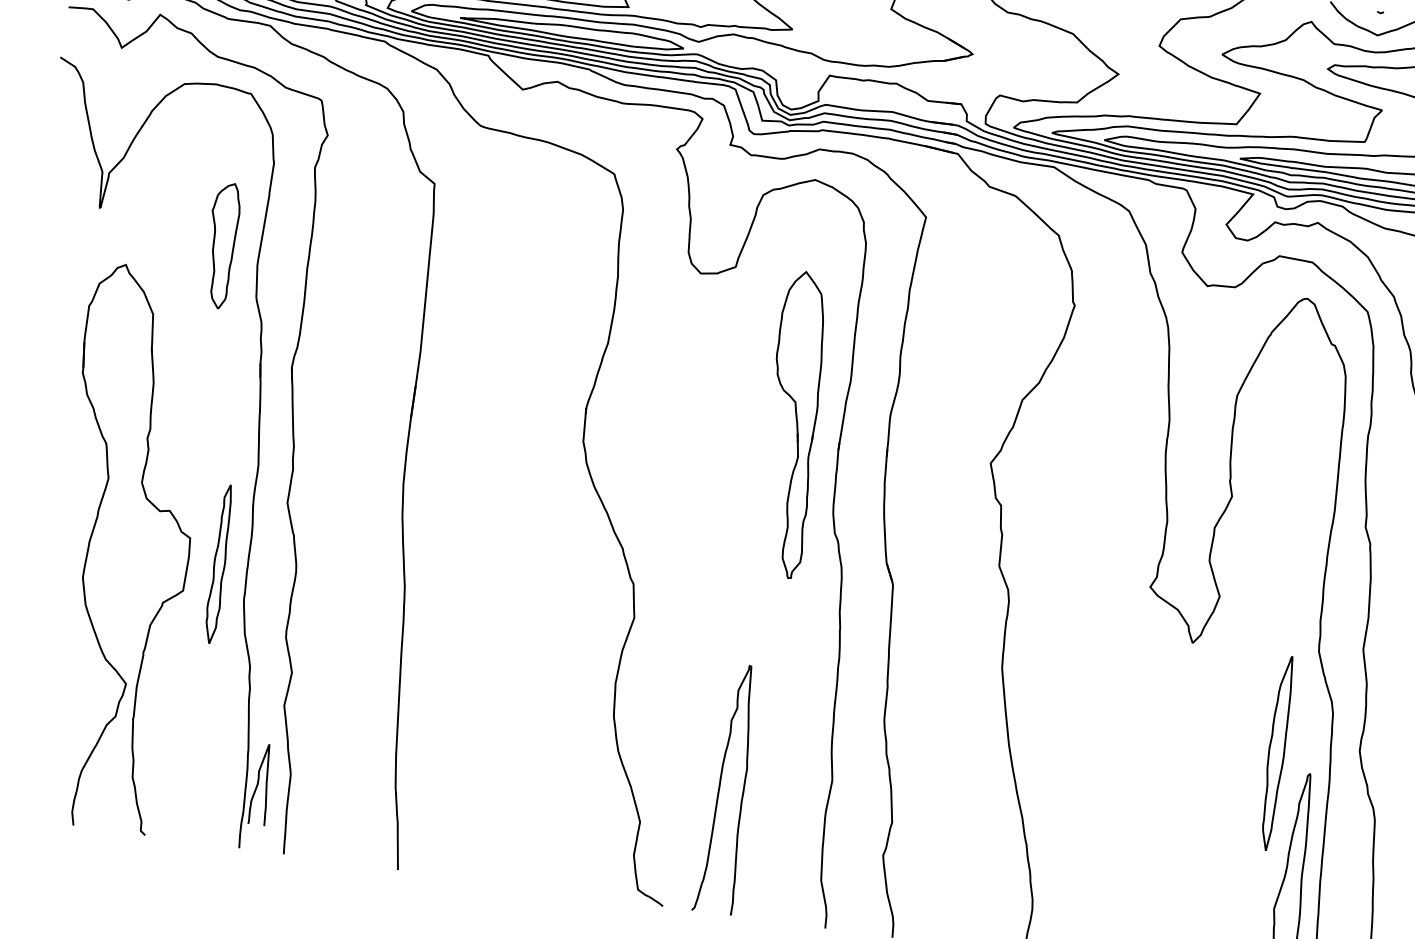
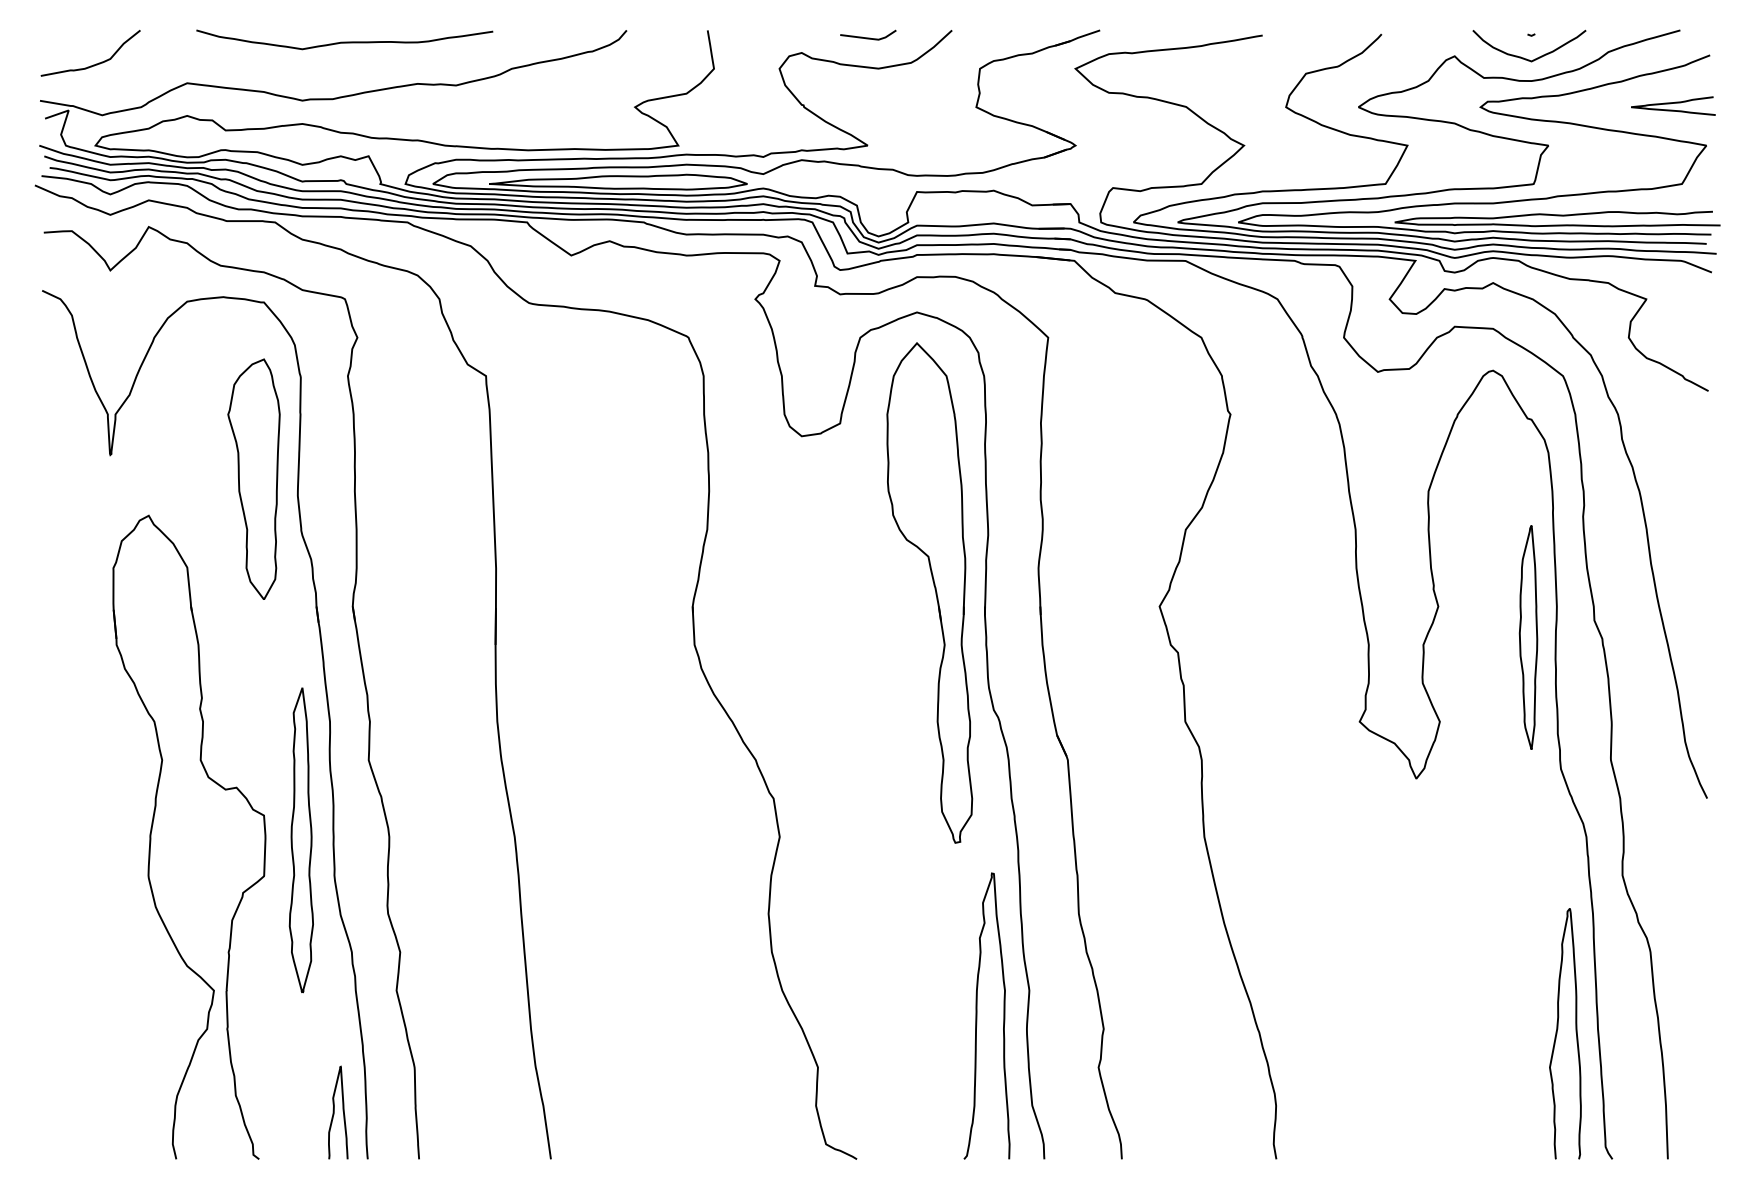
part: (221, 245) -> (253, 478), size x1.67
part: (793, 423) -> (929, 592), size x1.43
part: (218, 564) -> (300, 840), size x1.67
part: (1276, 753) -> (1528, 637), moved
curve: (258, 784) -> (334, 1112), moved
curve: (720, 787) -> (977, 1015), moved

